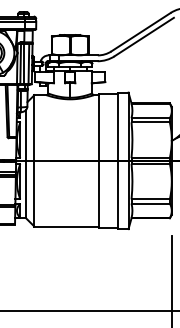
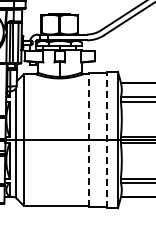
line: (99, 160) -> (88, 139), solid -> dashed
line: (117, 160) -> (106, 139), solid -> dashed

